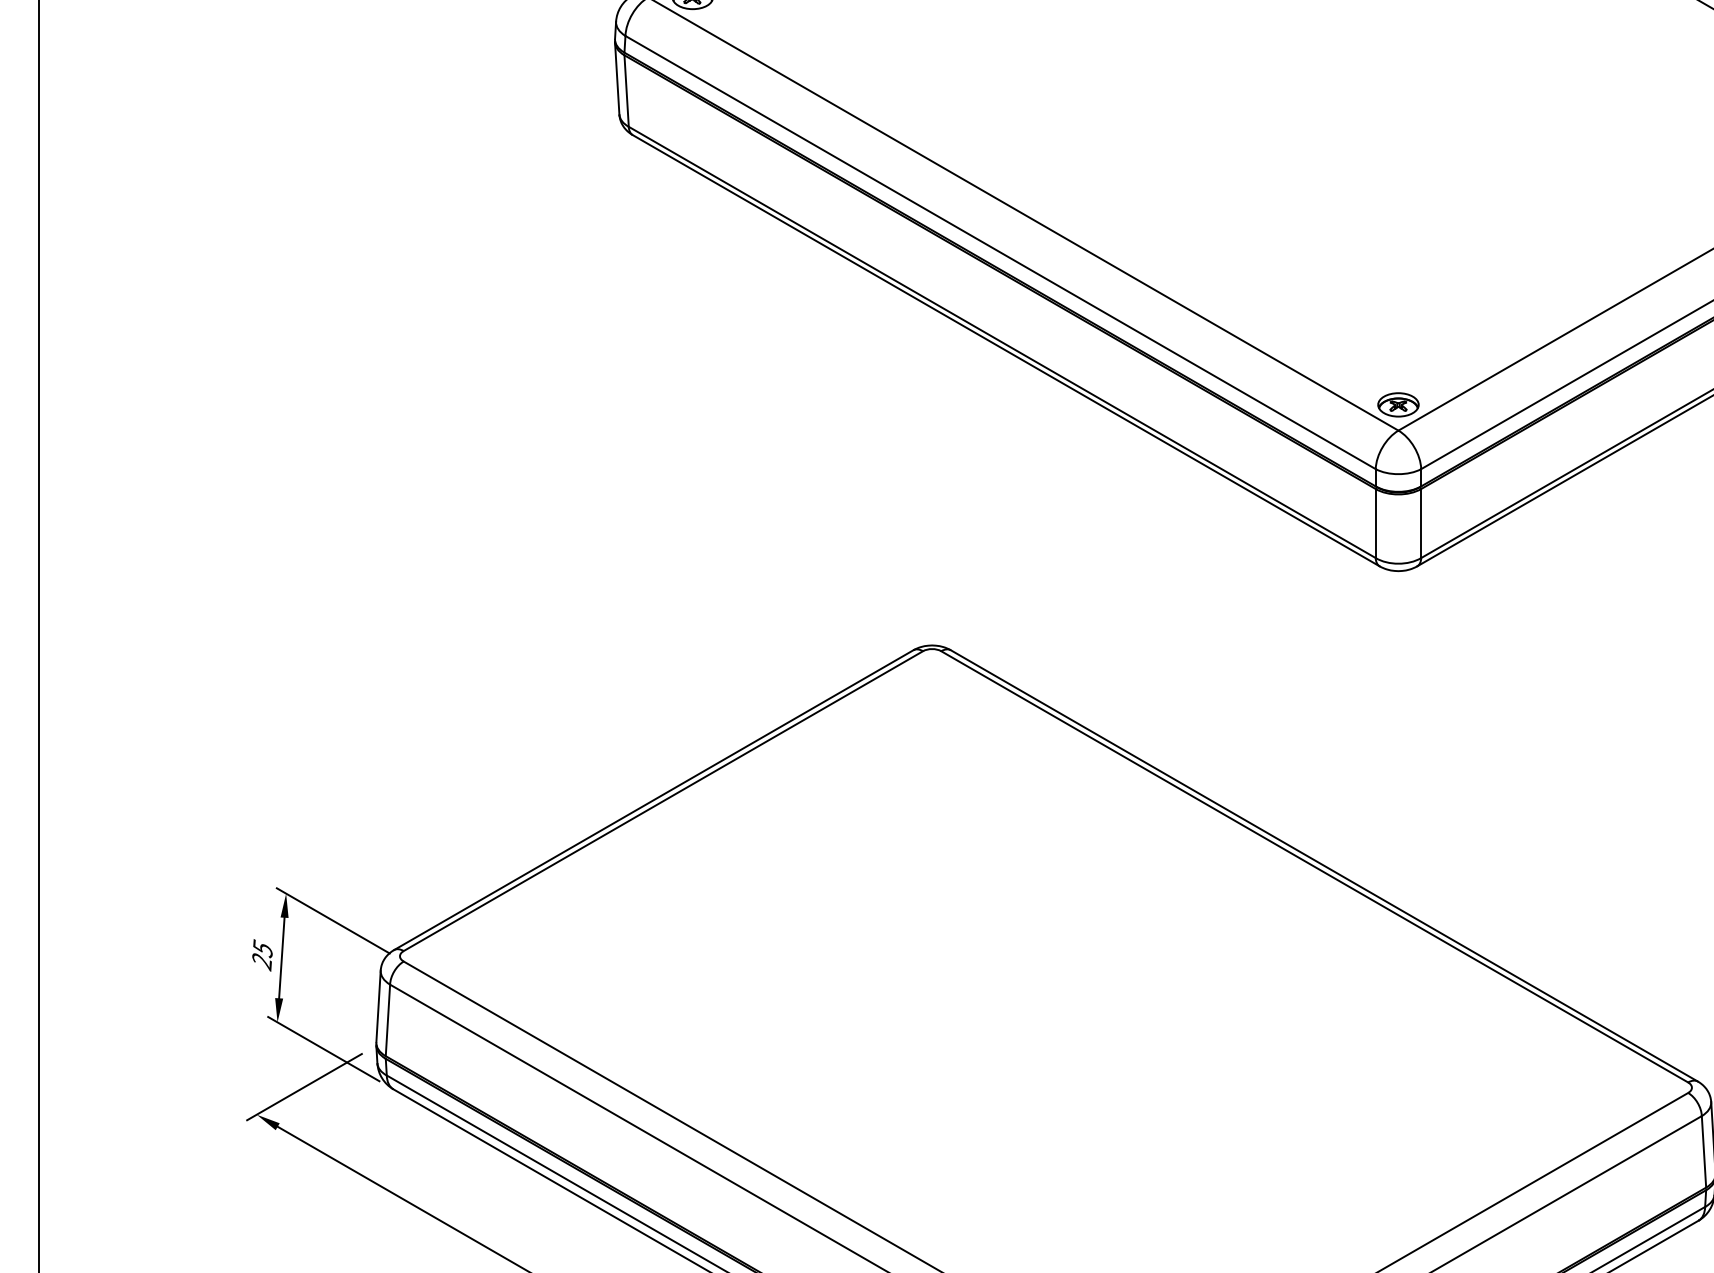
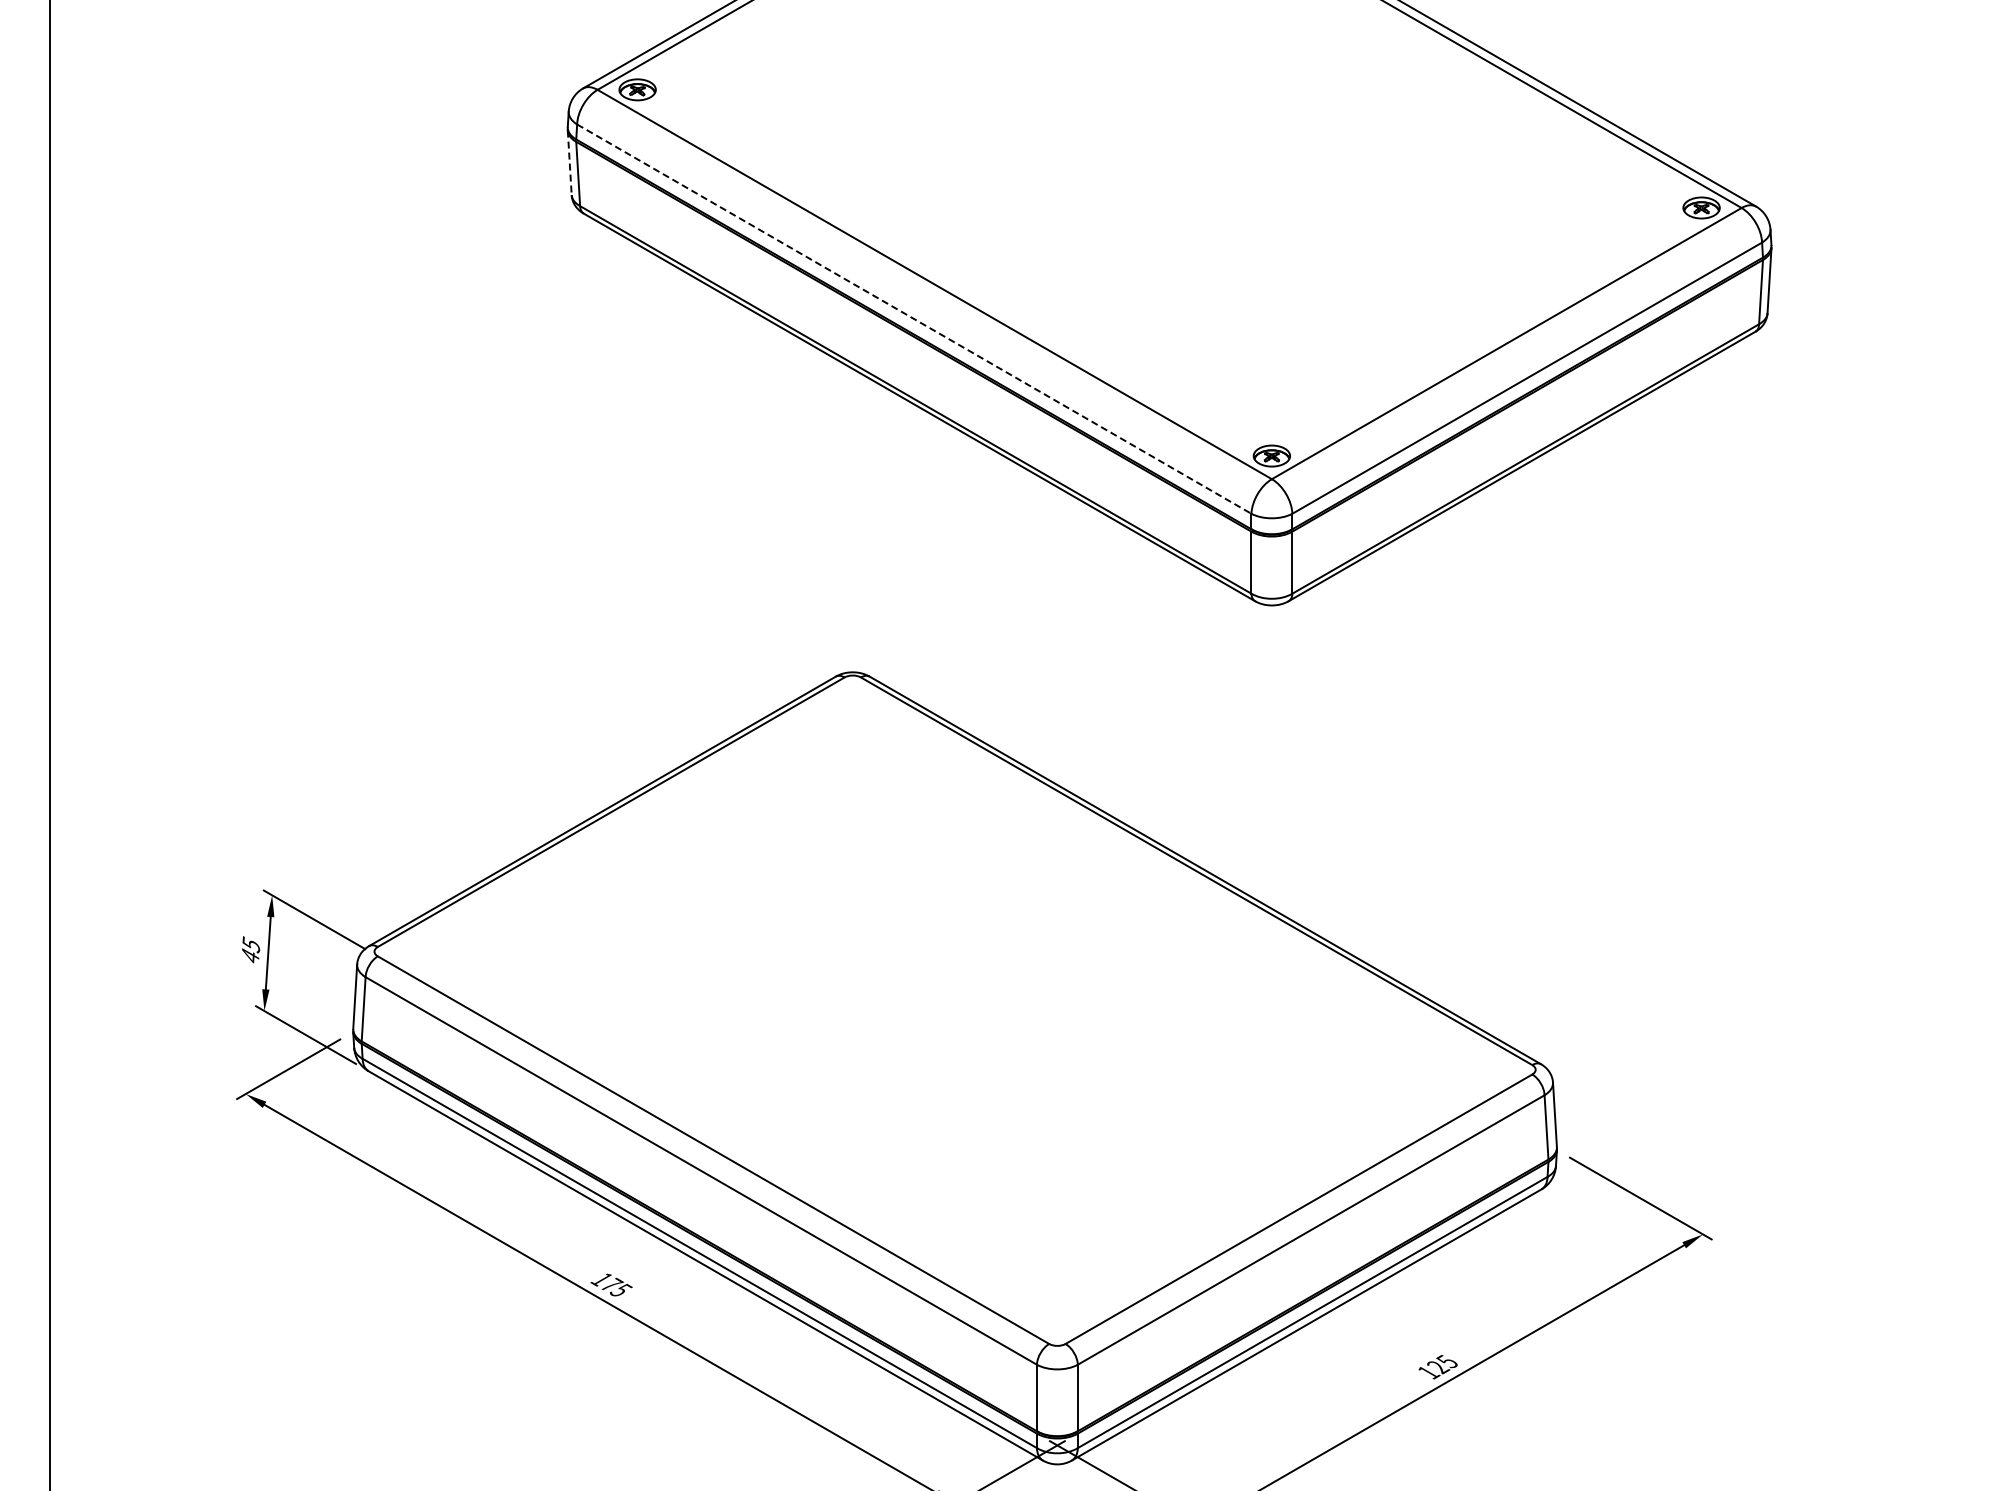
line: (616, 79) -> (569, 163), solid -> dashed
line: (1000, 252) -> (914, 319), solid -> dashed
text: (262, 961) -> (250, 956), 25 -> 45

